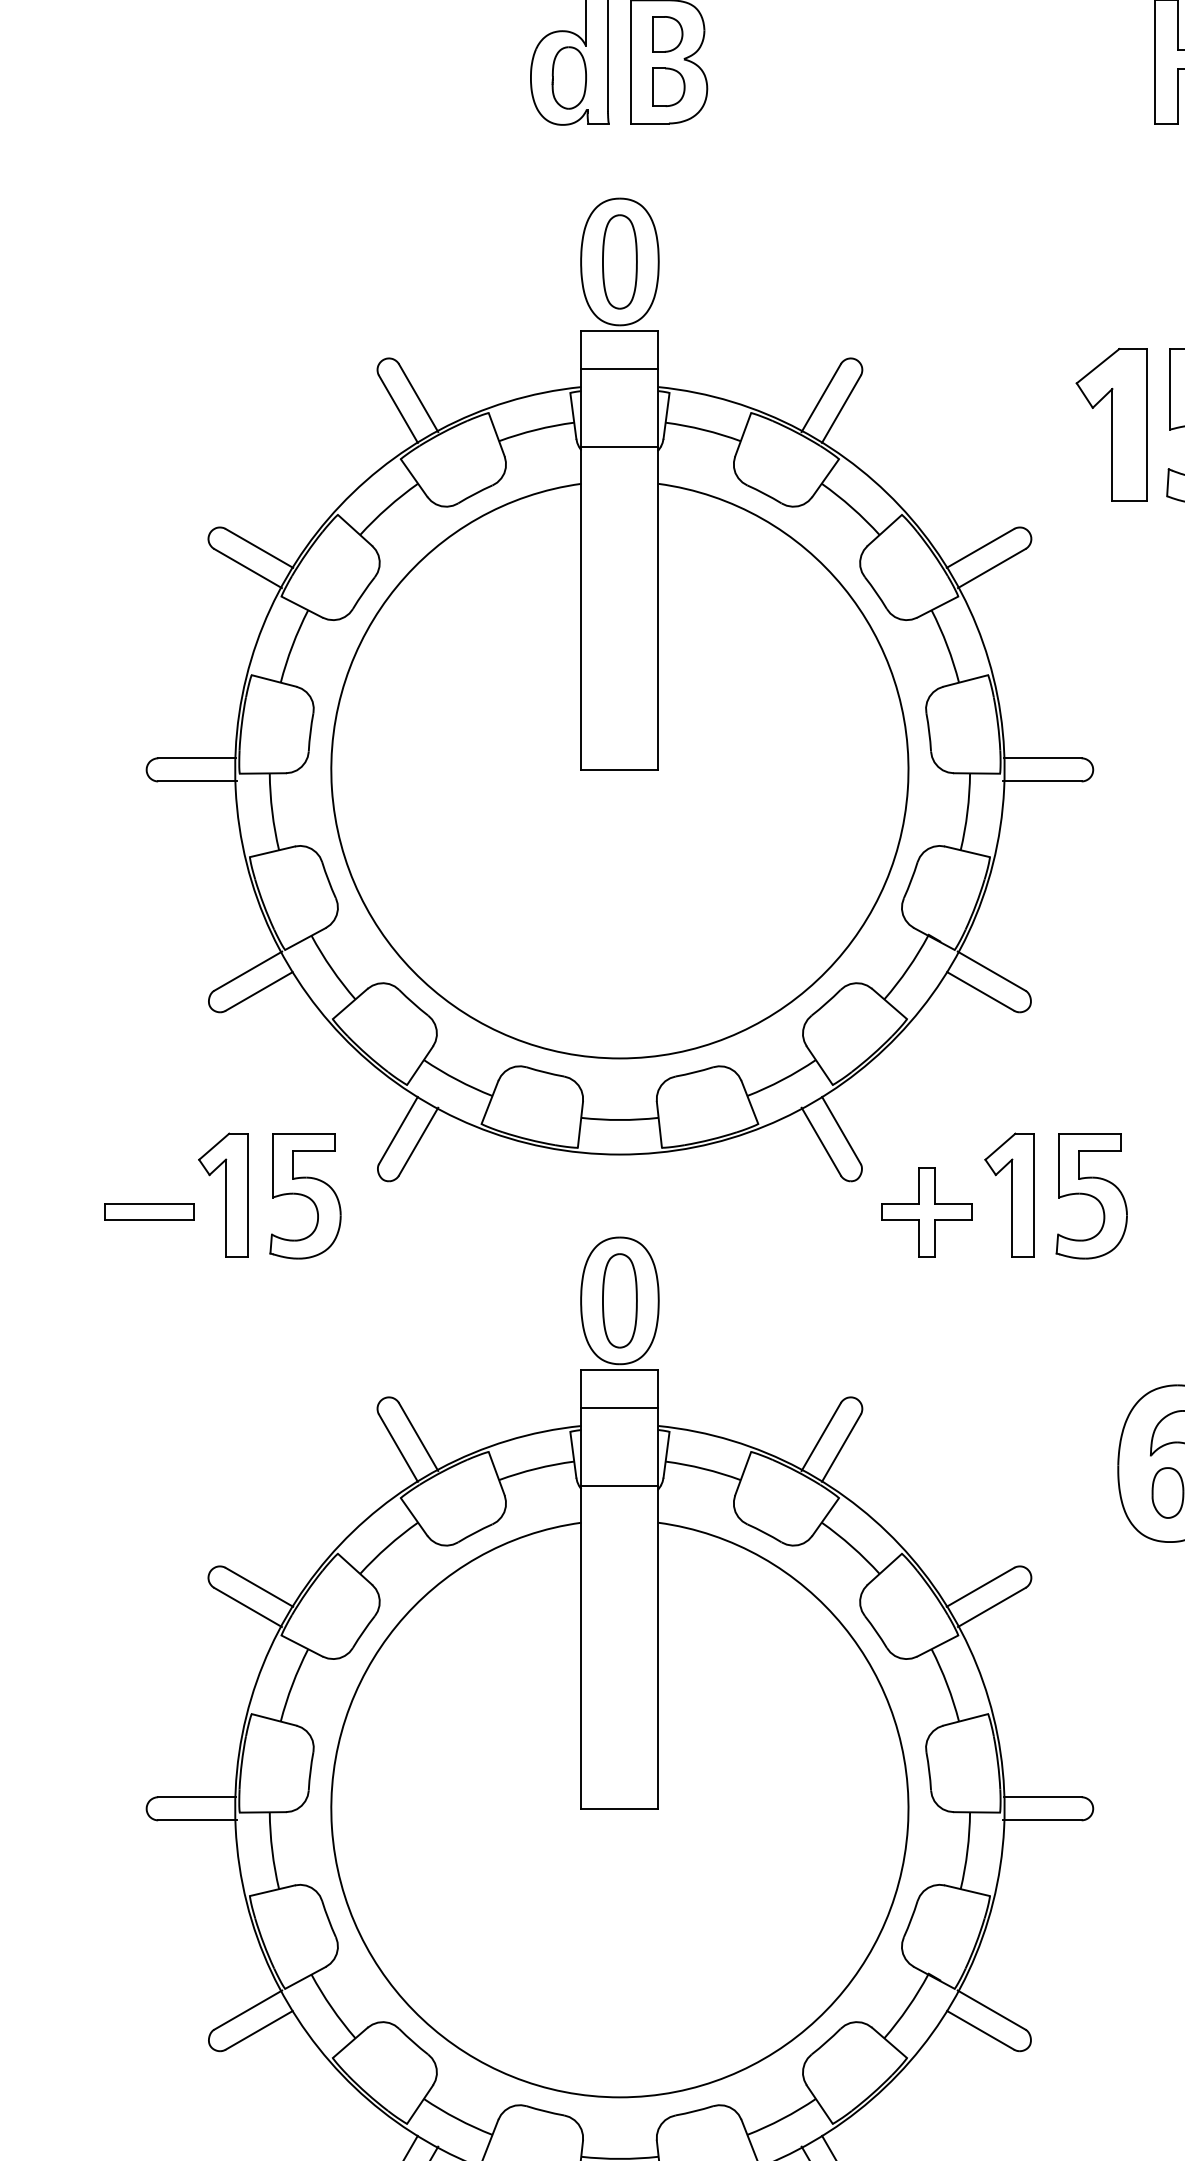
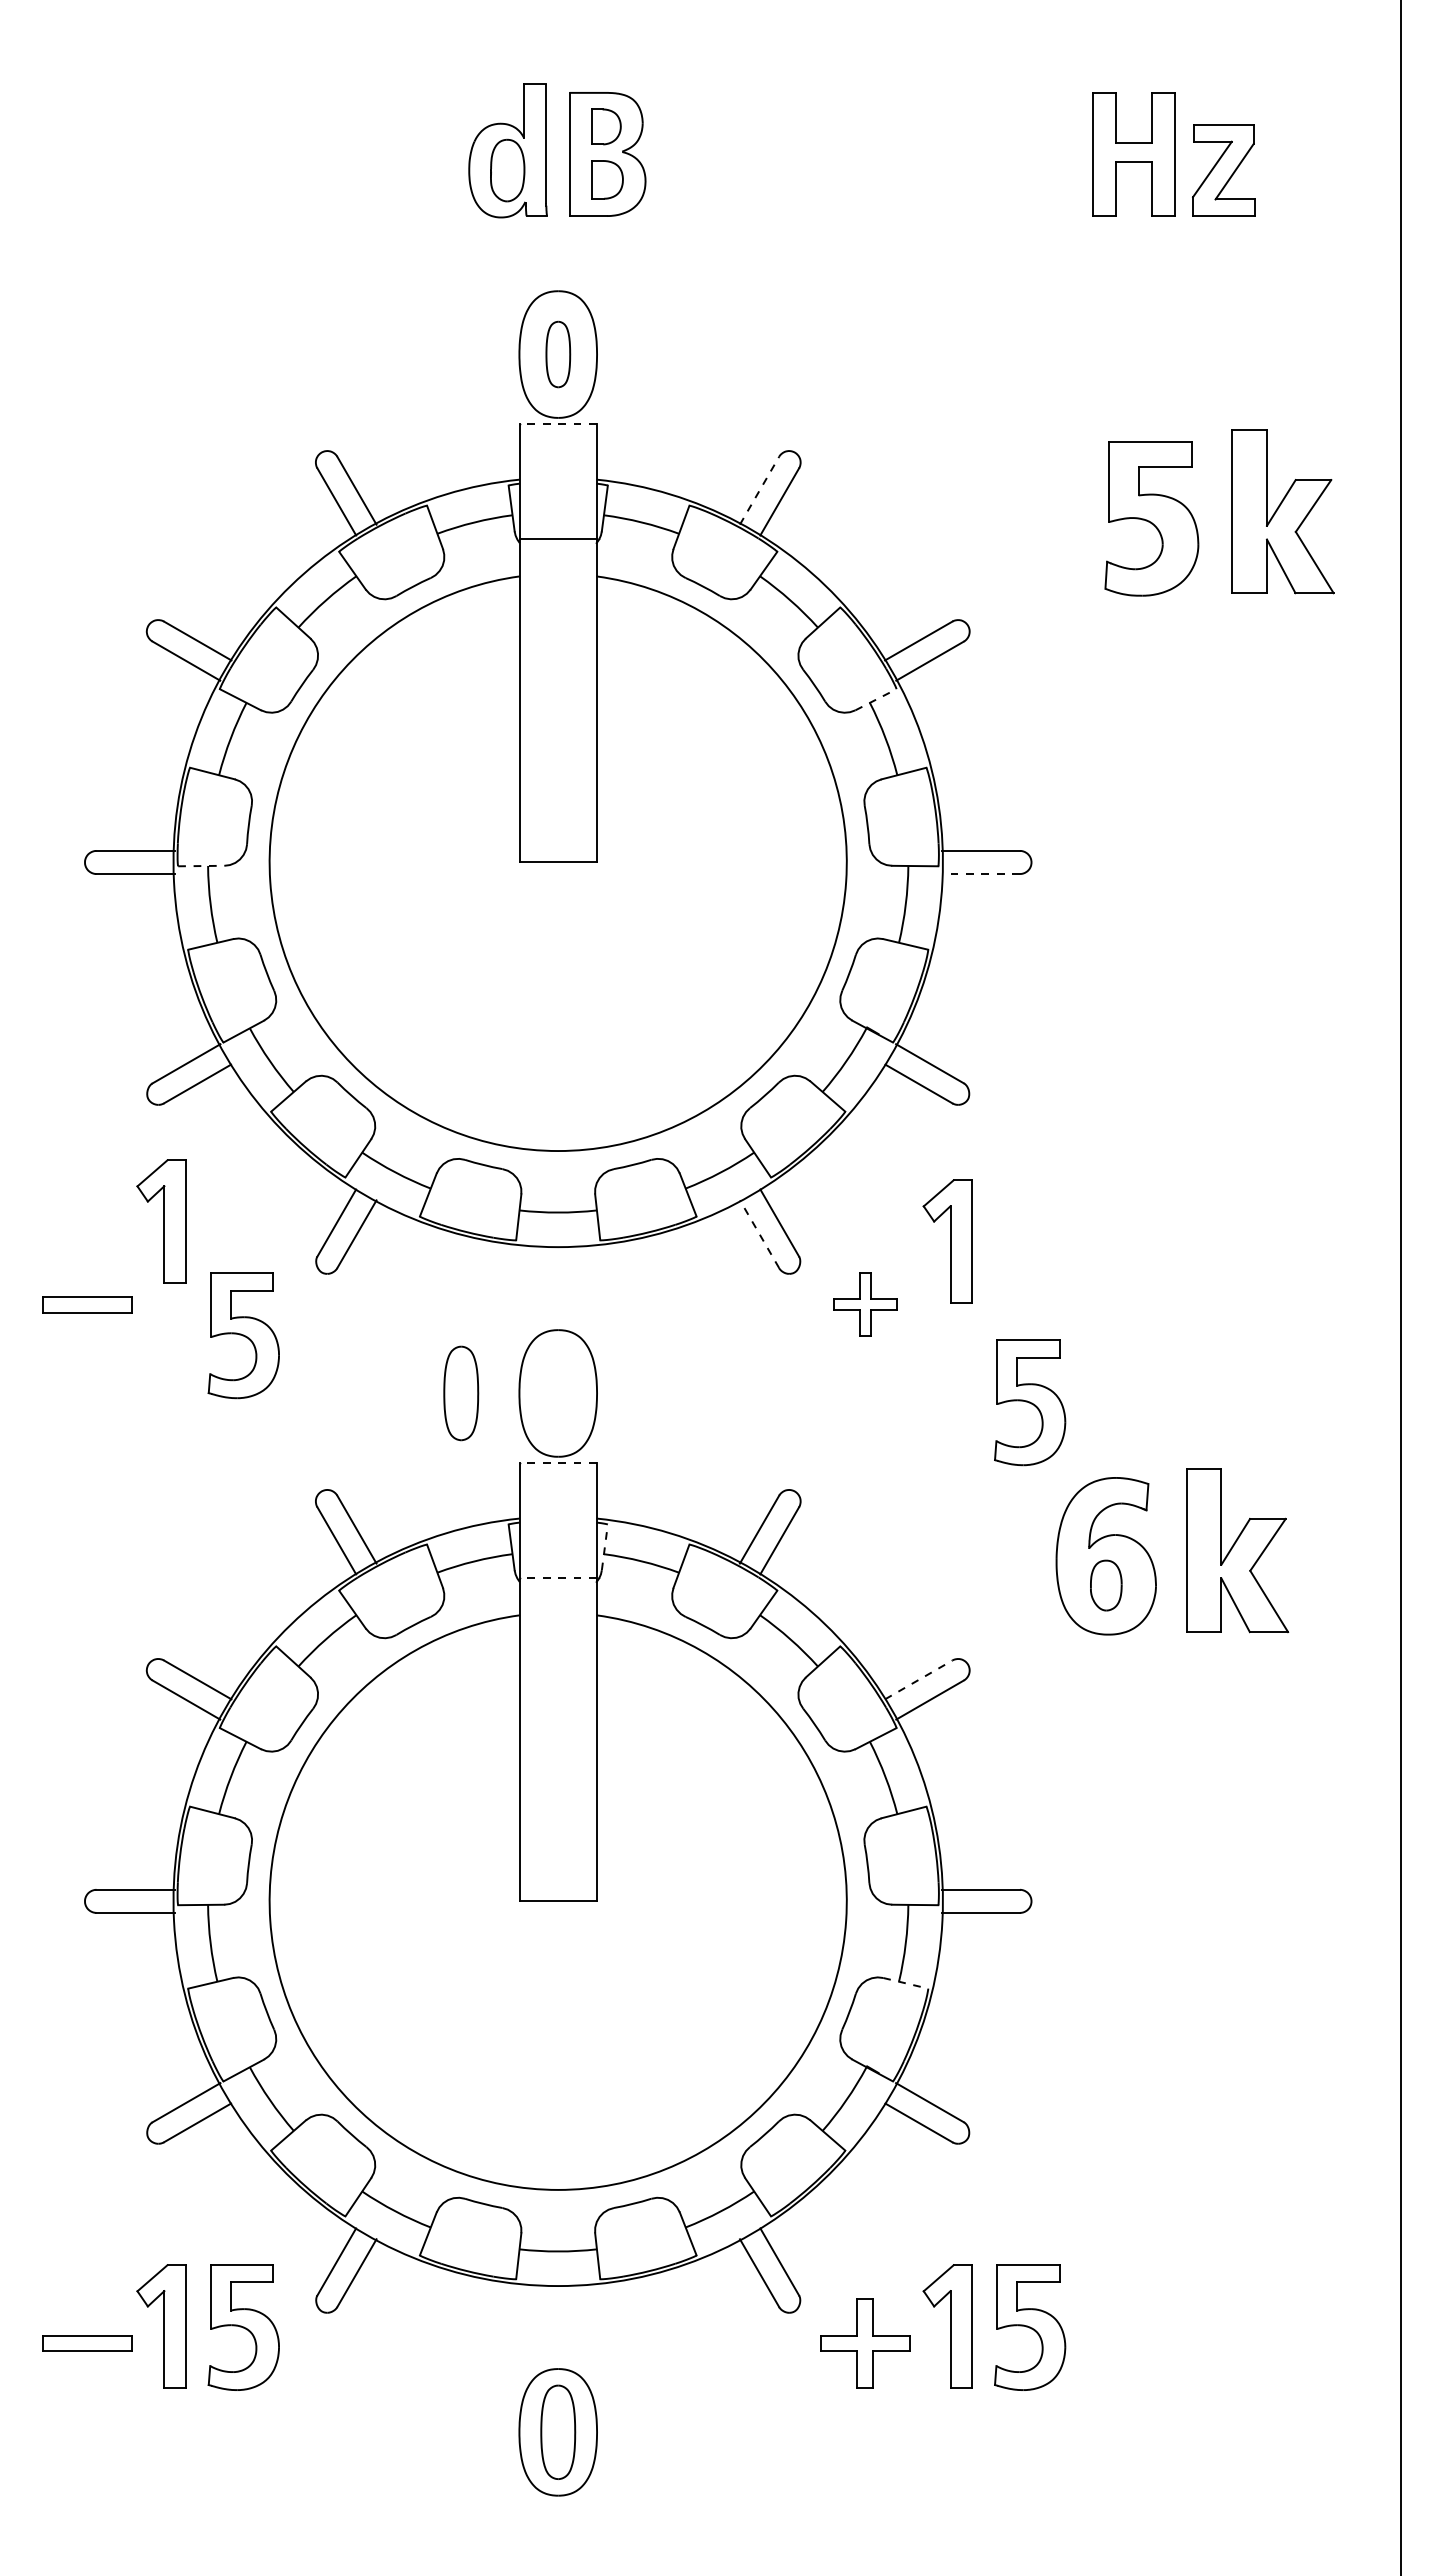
part: (620, 261) -> (558, 354), size x0.7
line: (619, 330) -> (557, 423), solid -> dashed
line: (619, 368) -> (557, 461), removed
line: (821, 397) -> (759, 490), solid -> dashed
part: (1111, 423) -> (1049, 516), removed
line: (938, 606) -> (876, 699), solid -> dashed
line: (263, 773) -> (201, 866), solid -> dashed
line: (1042, 780) -> (980, 873), solid -> dashed
line: (821, 1140) -> (759, 1233), solid -> dashed
part: (223, 1194) -> (161, 1221), moved
part: (1009, 1194) -> (947, 1241), moved
part: (305, 1195) -> (243, 1335), moved
part: (1092, 1195) -> (1030, 1402), moved
part: (927, 1211) -> (865, 1304), size x0.7
part: (620, 1300) -> (461, 1393), moved
line: (619, 1369) -> (557, 1462), solid -> dashed
line: (619, 1407) -> (557, 1500), removed
line: (666, 1453) -> (604, 1546), solid -> dashed
line: (619, 1485) -> (557, 1578), solid -> dashed
line: (980, 1586) -> (918, 1679), solid -> dashed
line: (968, 1890) -> (906, 1983), solid -> dashed

